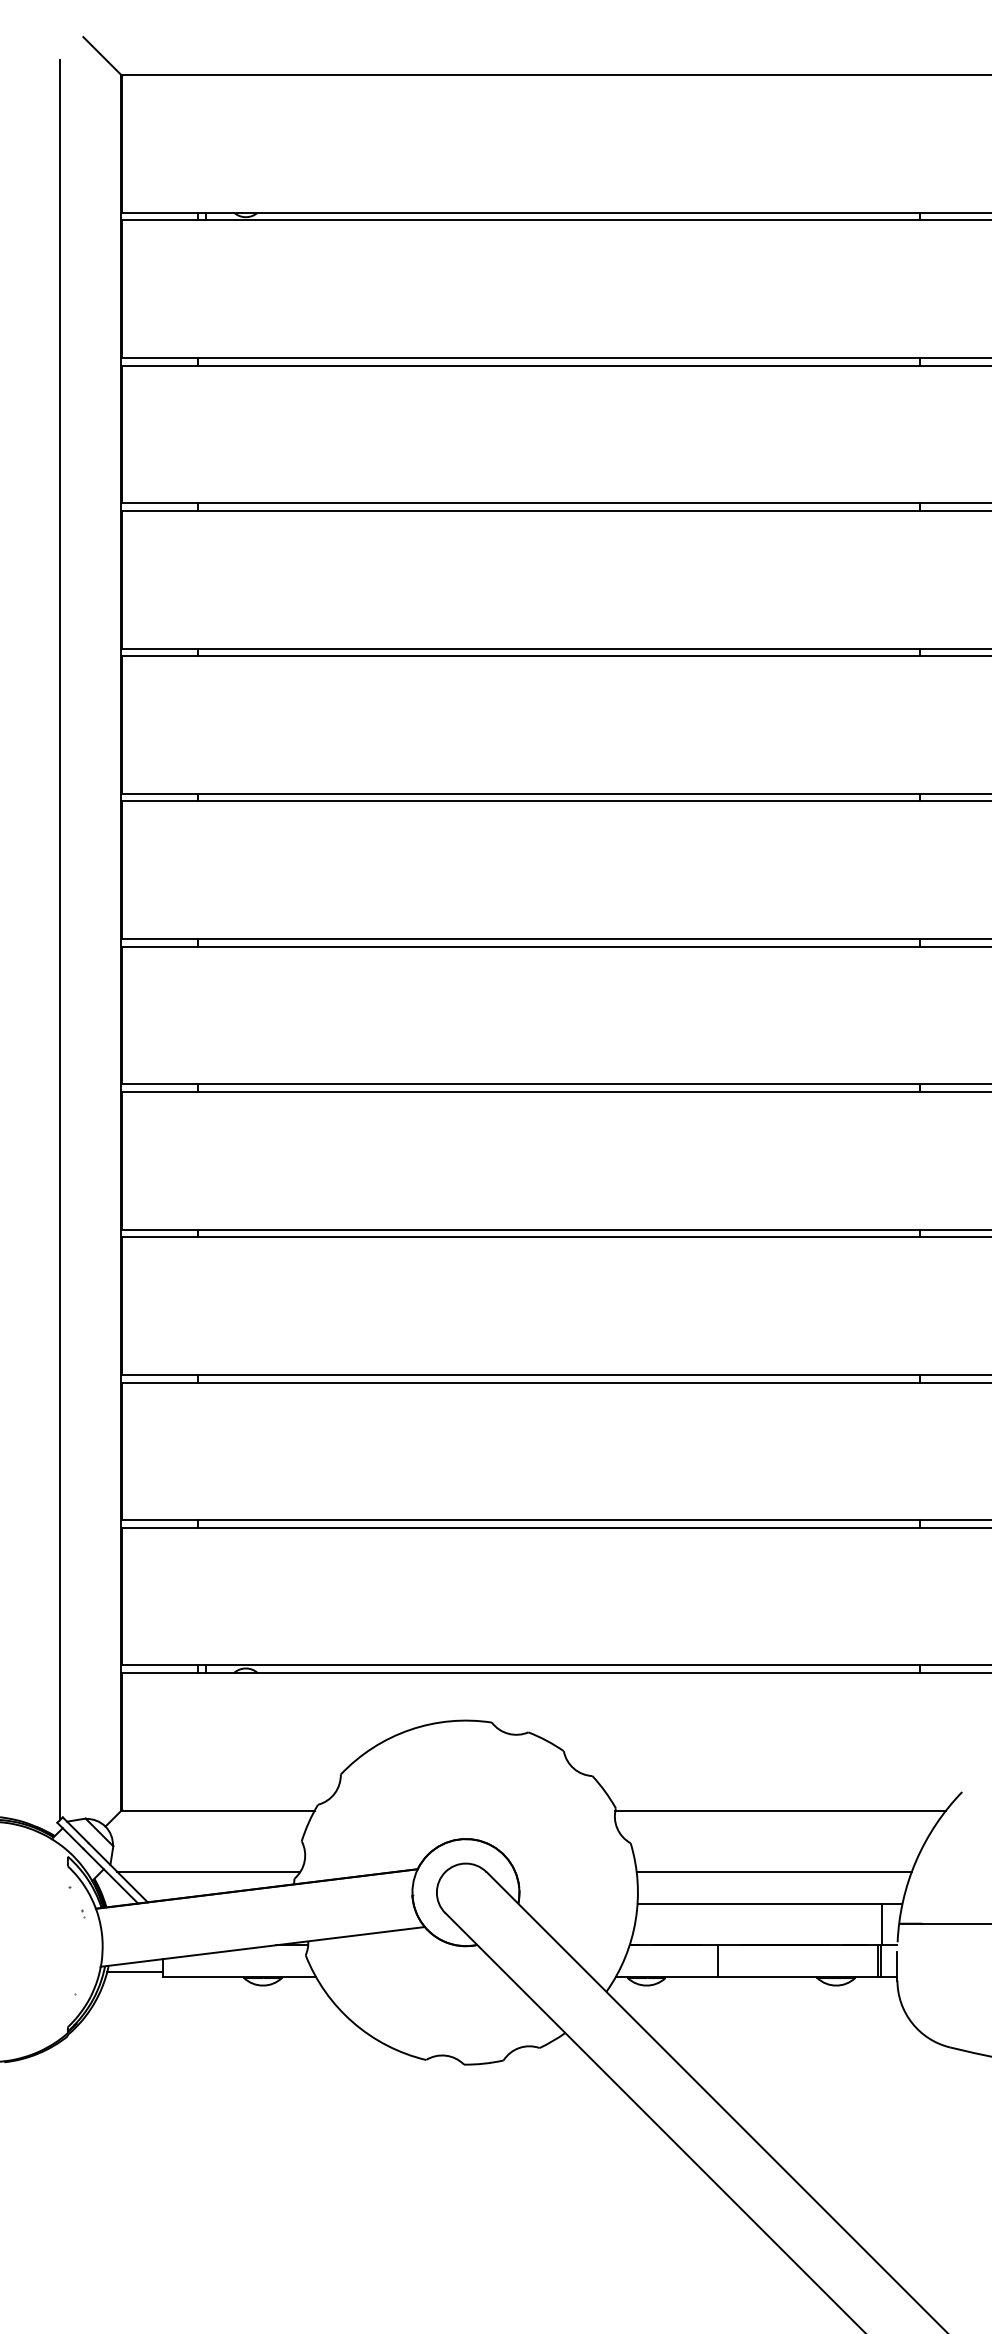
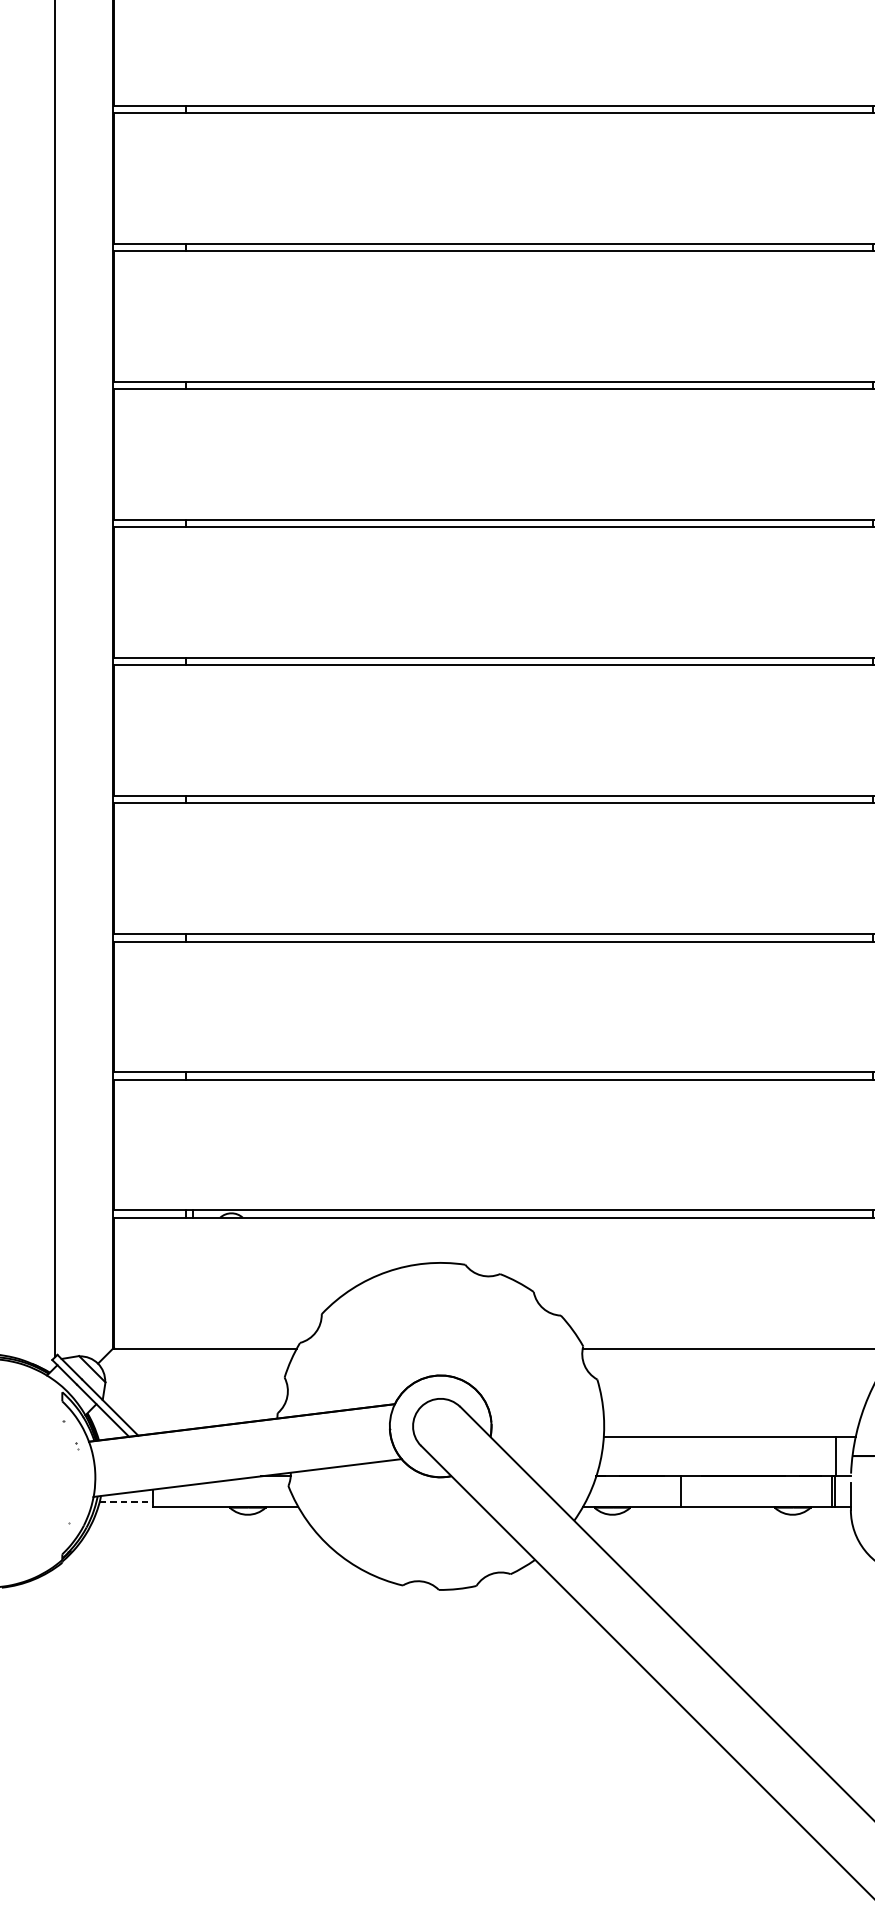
line: (208, 1871) -> (195, 1406), removed
line: (773, 1871) -> (733, 1406), removed
line: (135, 1971) -> (126, 1501), solid -> dashed

